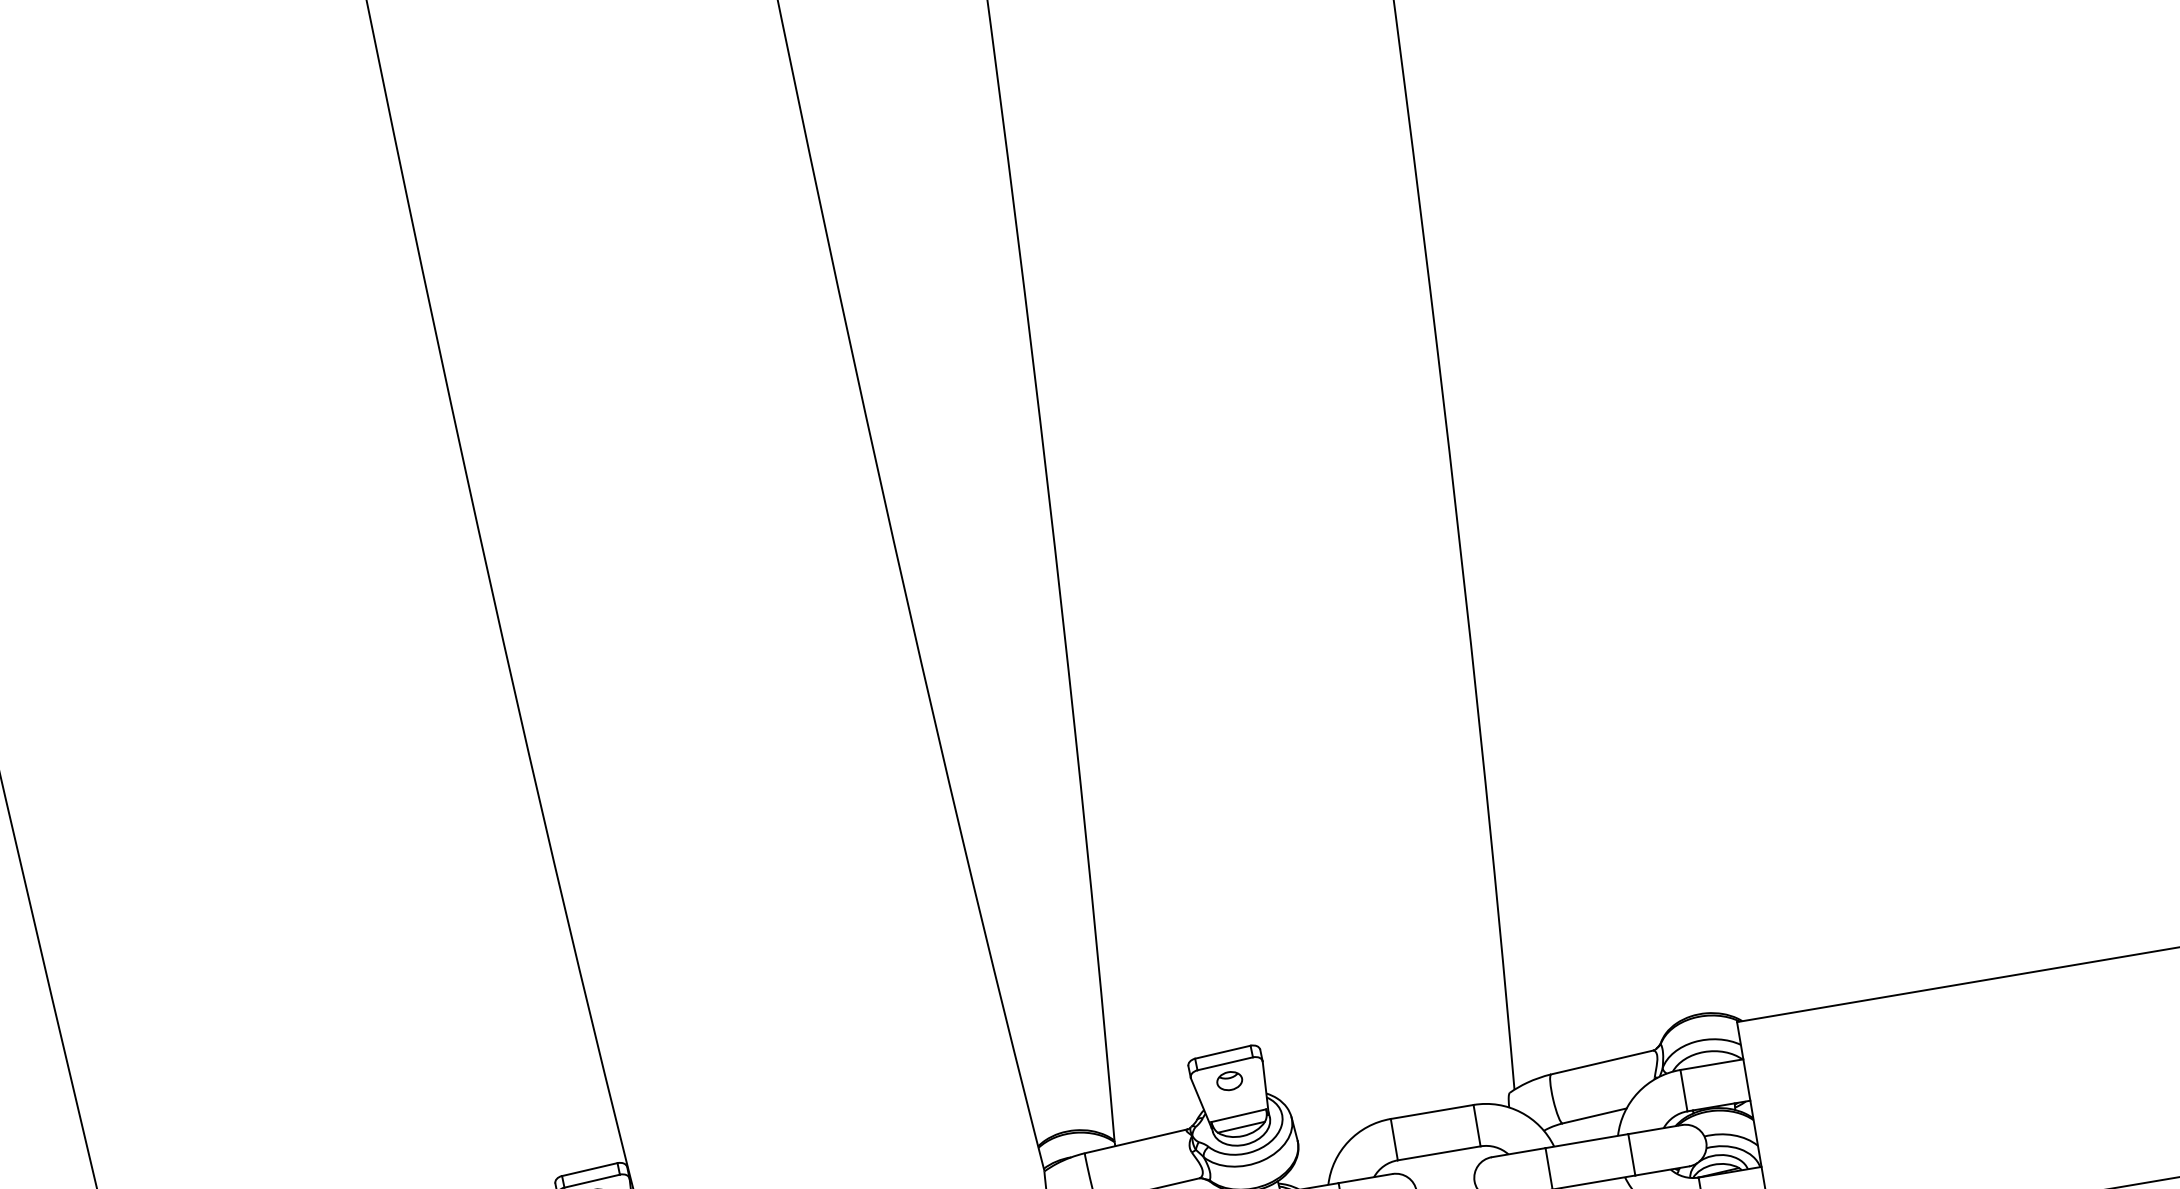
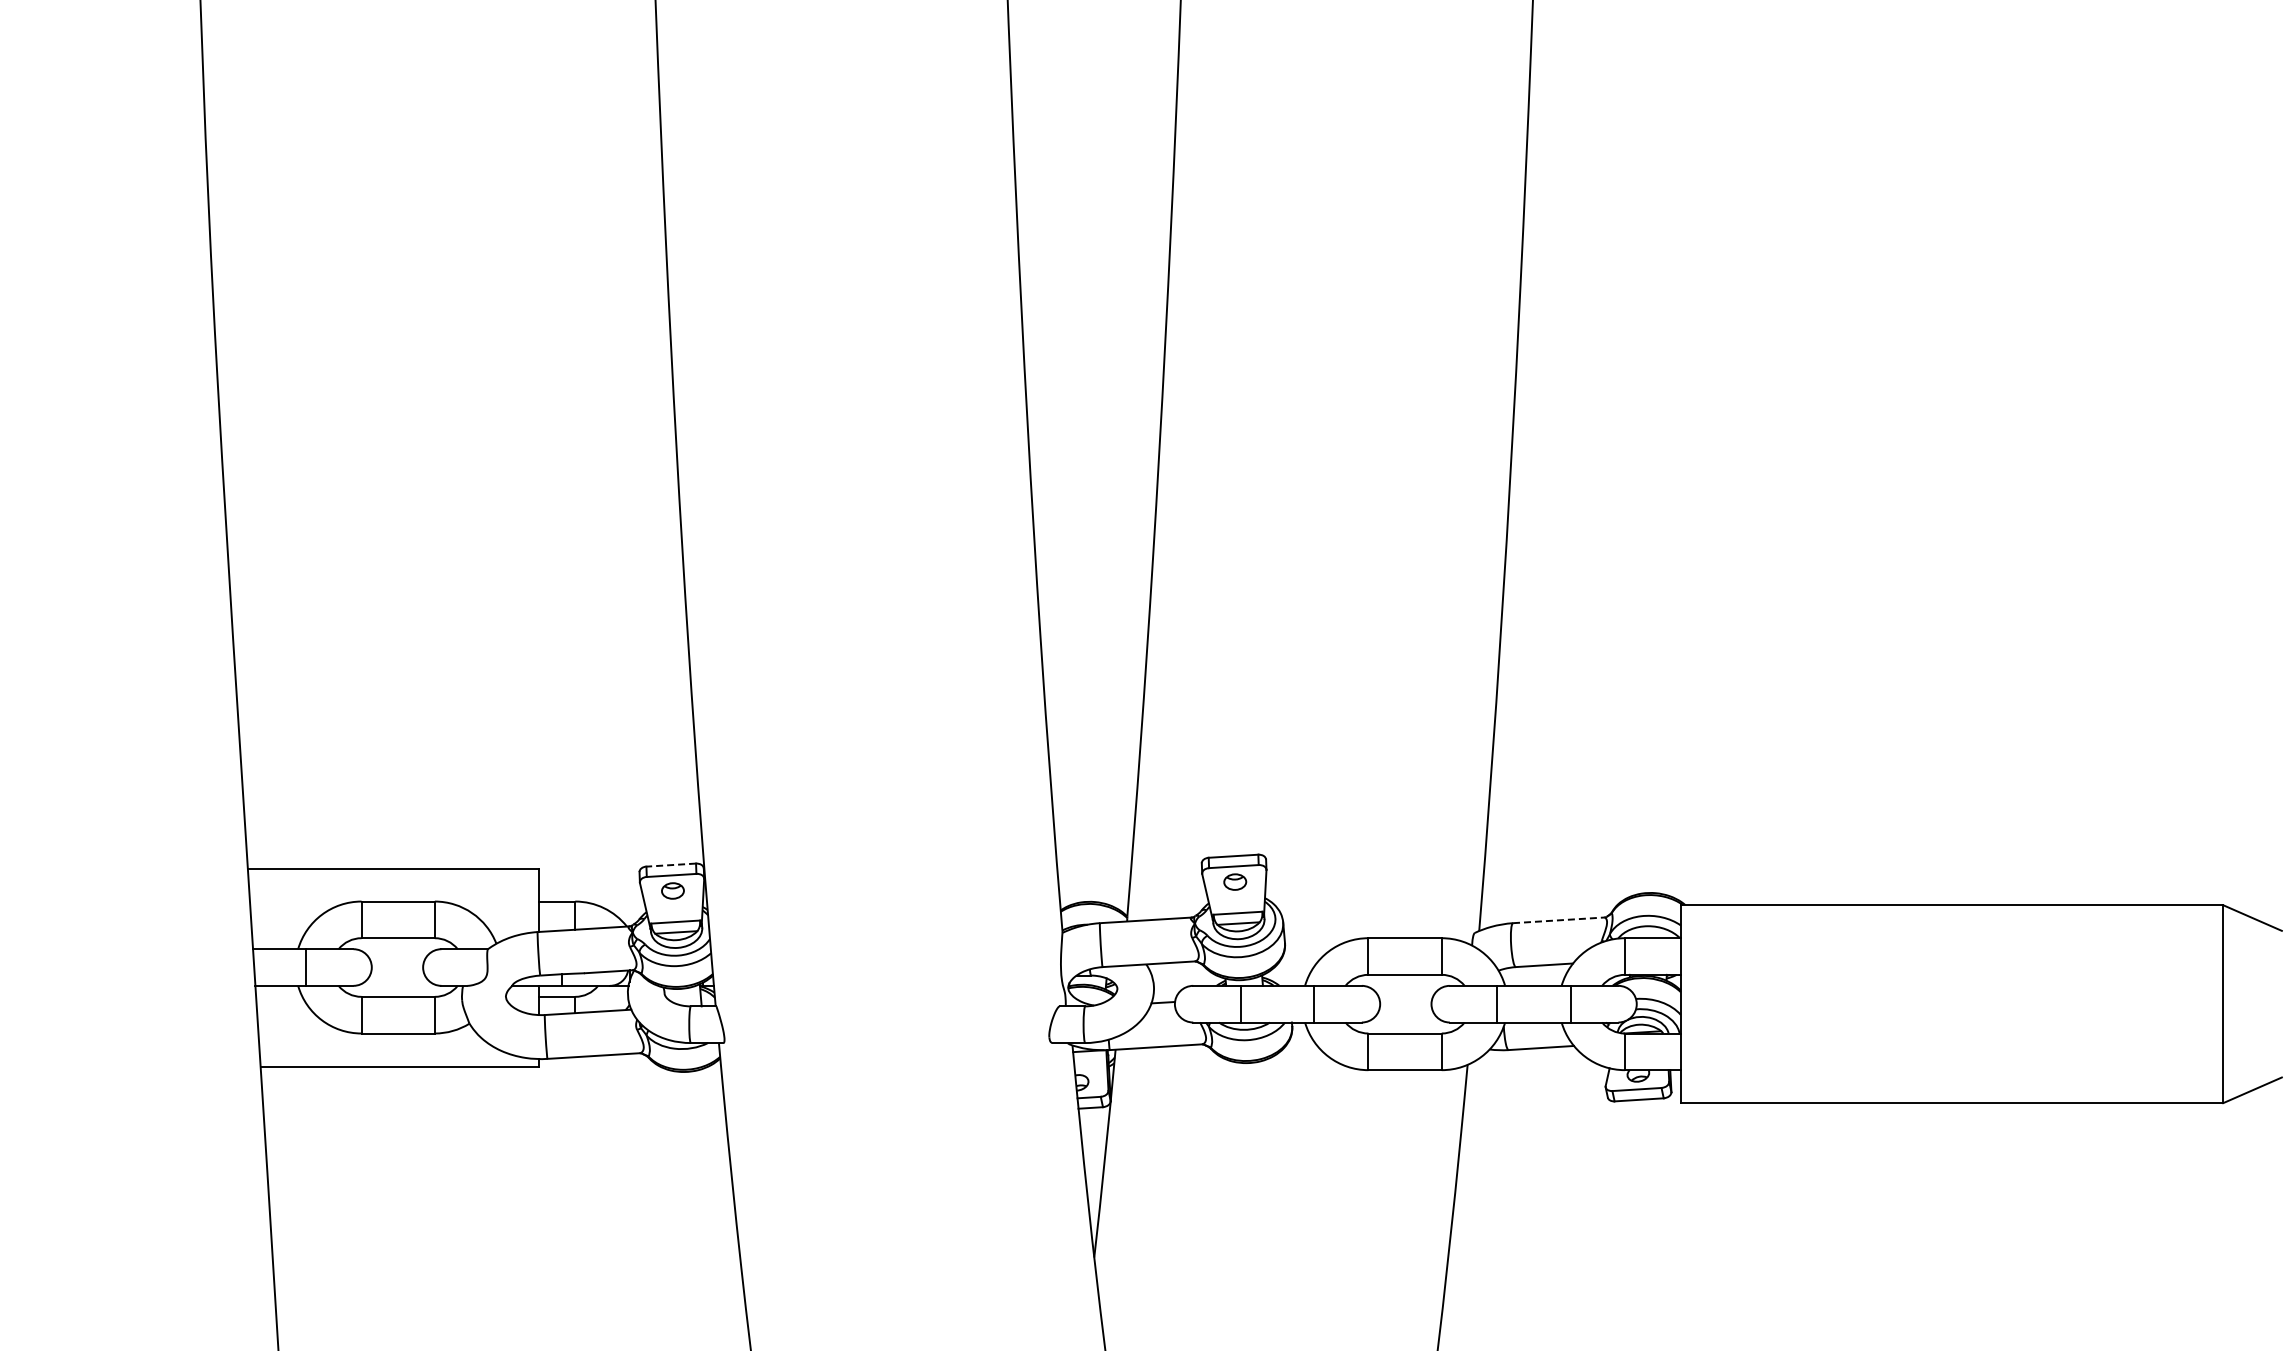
line: (1601, 1062) -> (1558, 920), solid -> dashed
line: (590, 1169) -> (671, 865), solid -> dashed

